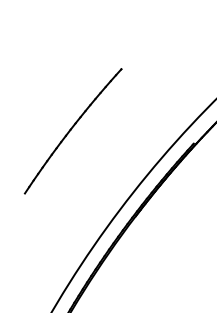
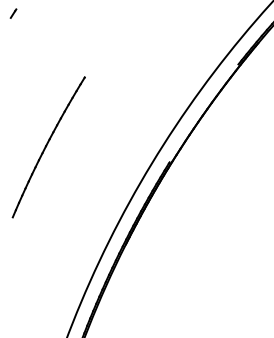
part: (72, 131) -> (48, 147), moved

